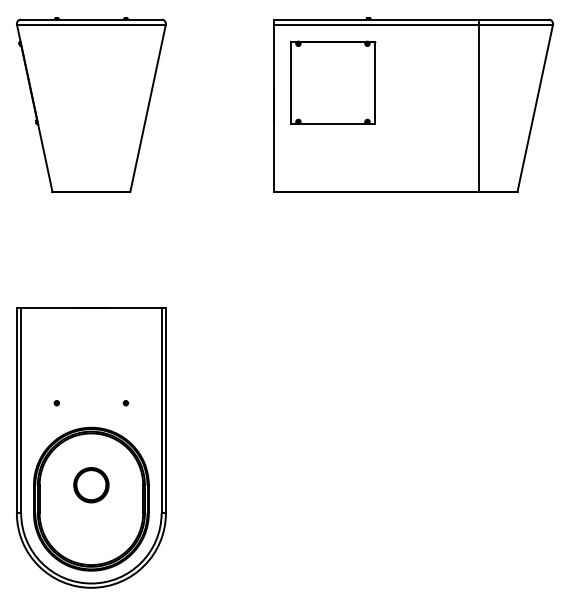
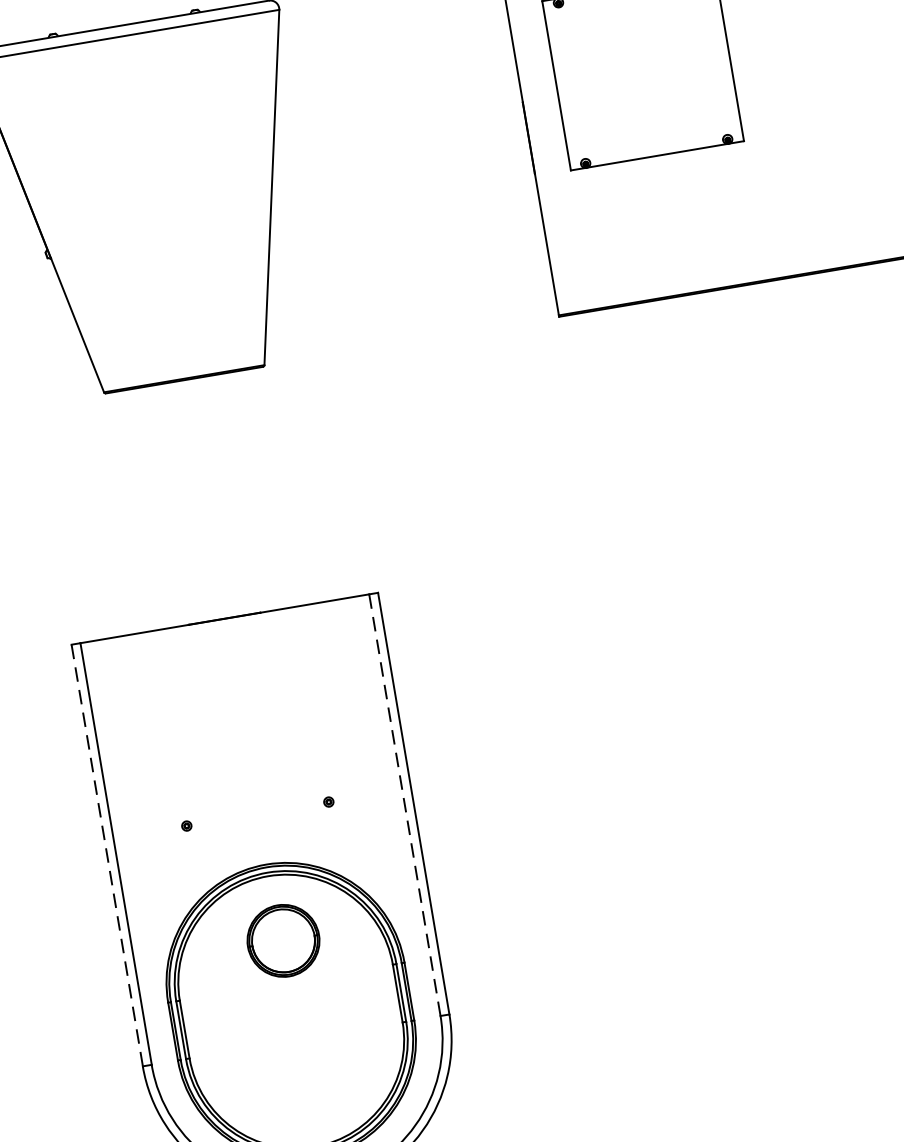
line: (16, 410) -> (106, 855), solid -> dashed
line: (161, 410) -> (404, 804), solid -> dashed
part: (91, 485) -> (283, 941), moved

